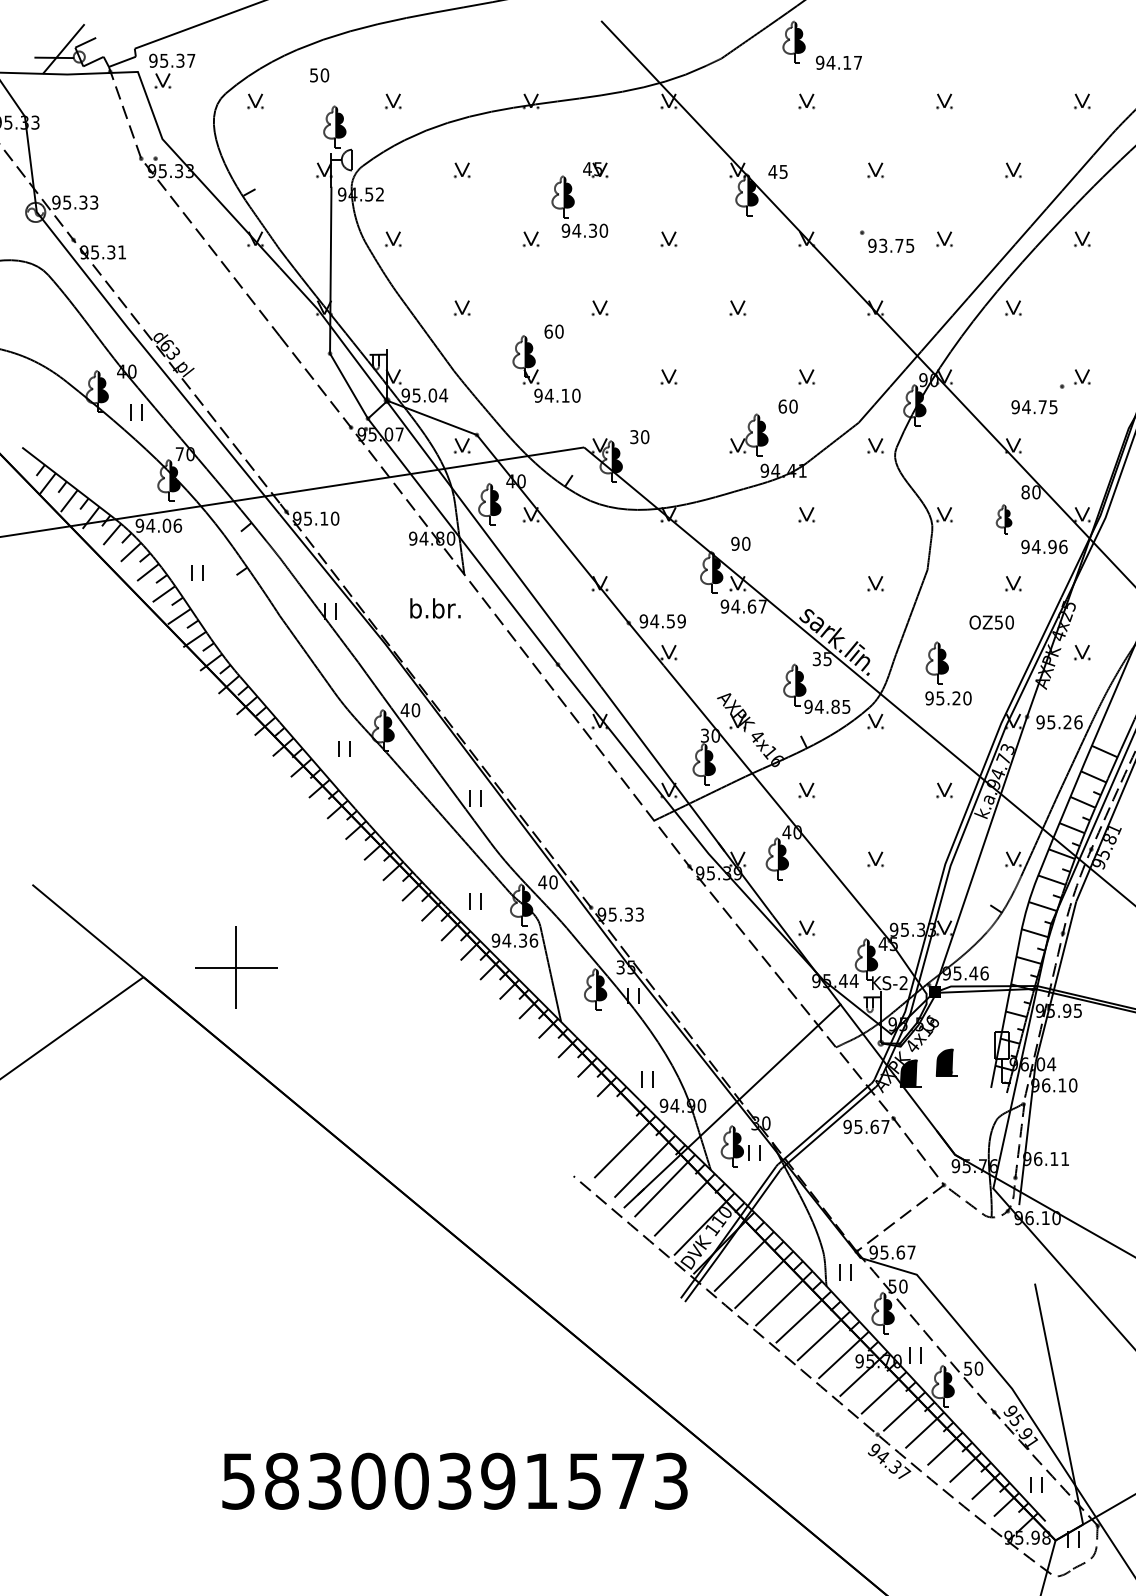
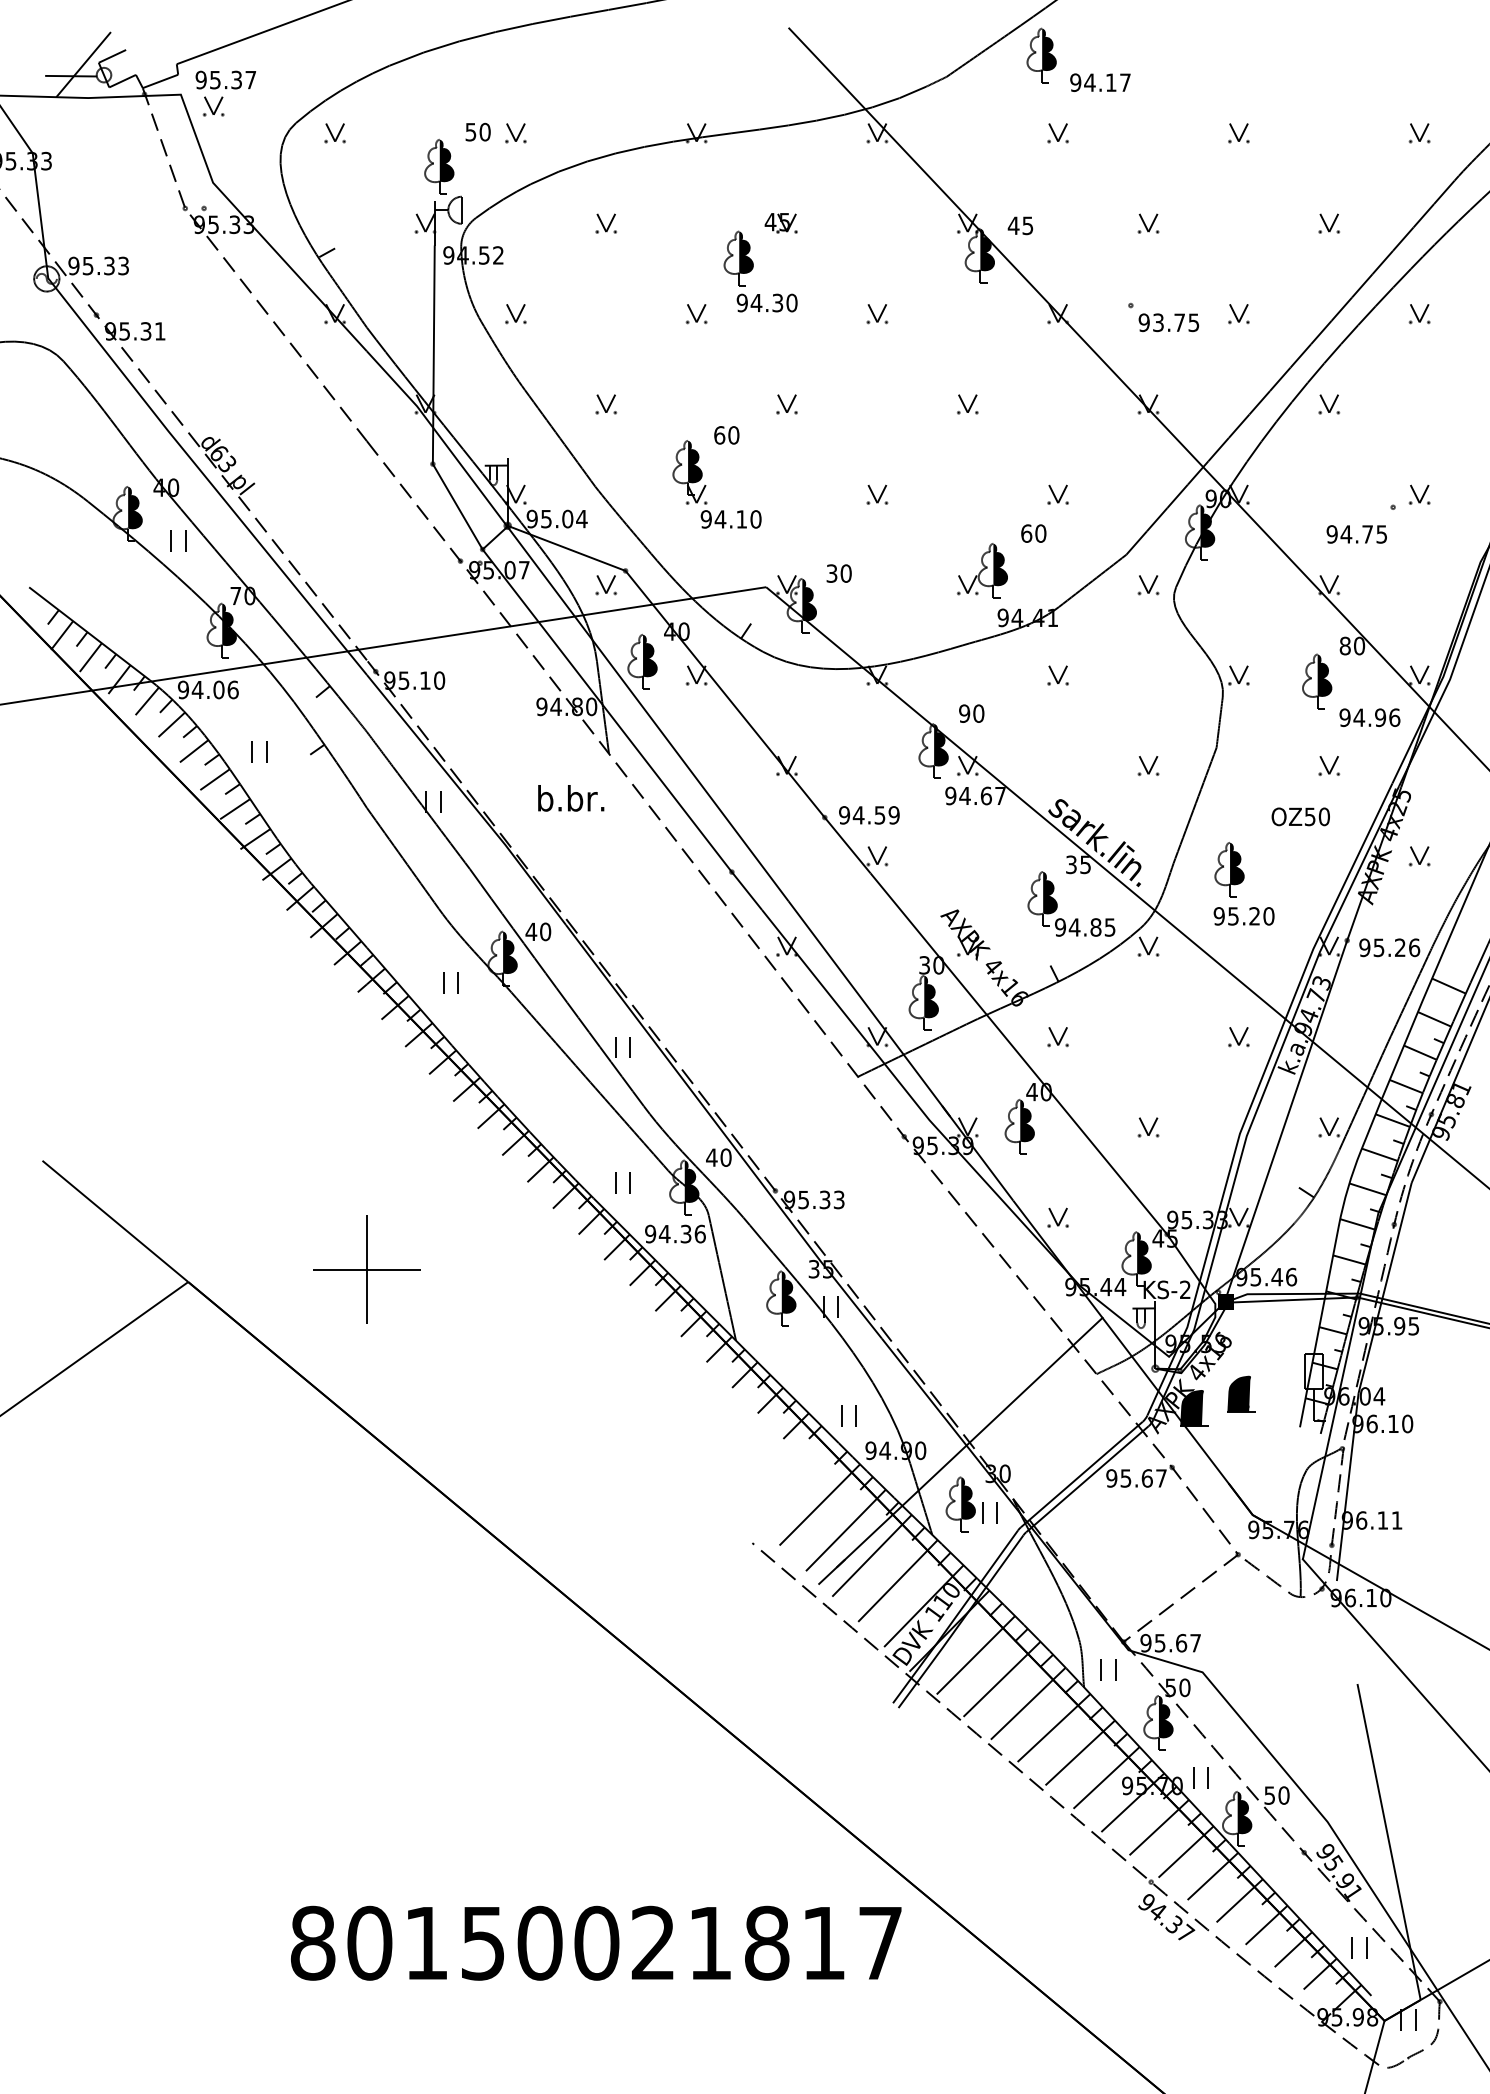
text: (319, 74) -> (477, 131), moved
part: (1004, 519) -> (1317, 681), size x1.43
part: (235, 967) -> (366, 1269), moved
text: (454, 1480) -> (595, 1942), 58300391573 -> 80150021817

